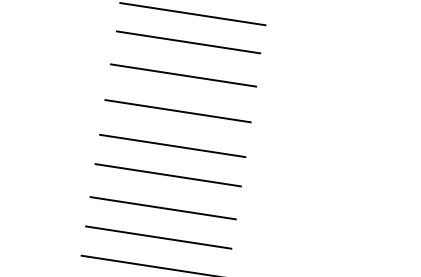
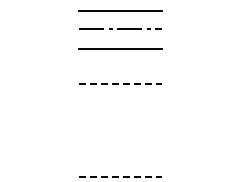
line: (188, 42) -> (120, 65), removed
line: (185, 75) -> (121, 84), solid -> dashed
line: (178, 110) -> (120, 104), removed
line: (172, 145) -> (120, 124), removed
line: (168, 175) -> (120, 141), removed
line: (163, 208) -> (120, 160), removed
line: (160, 238) -> (121, 177), solid -> dashed

